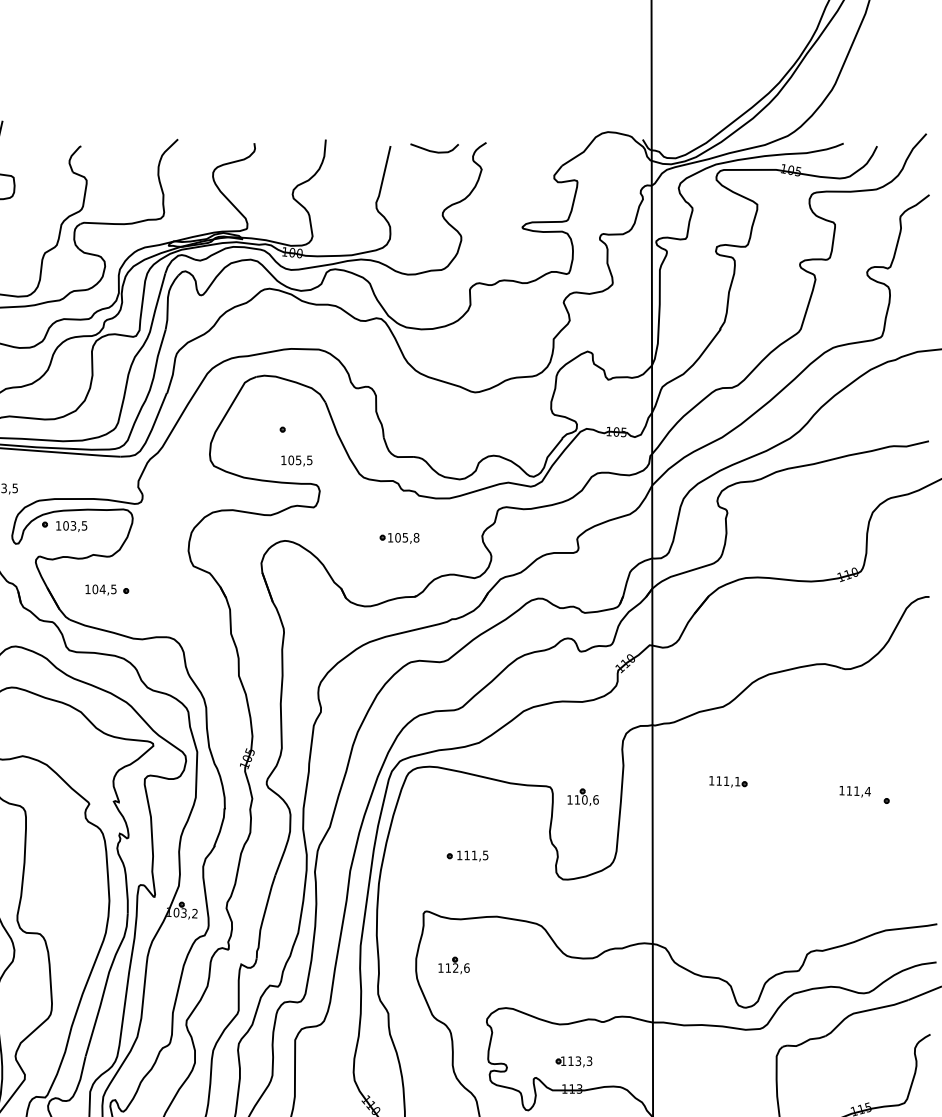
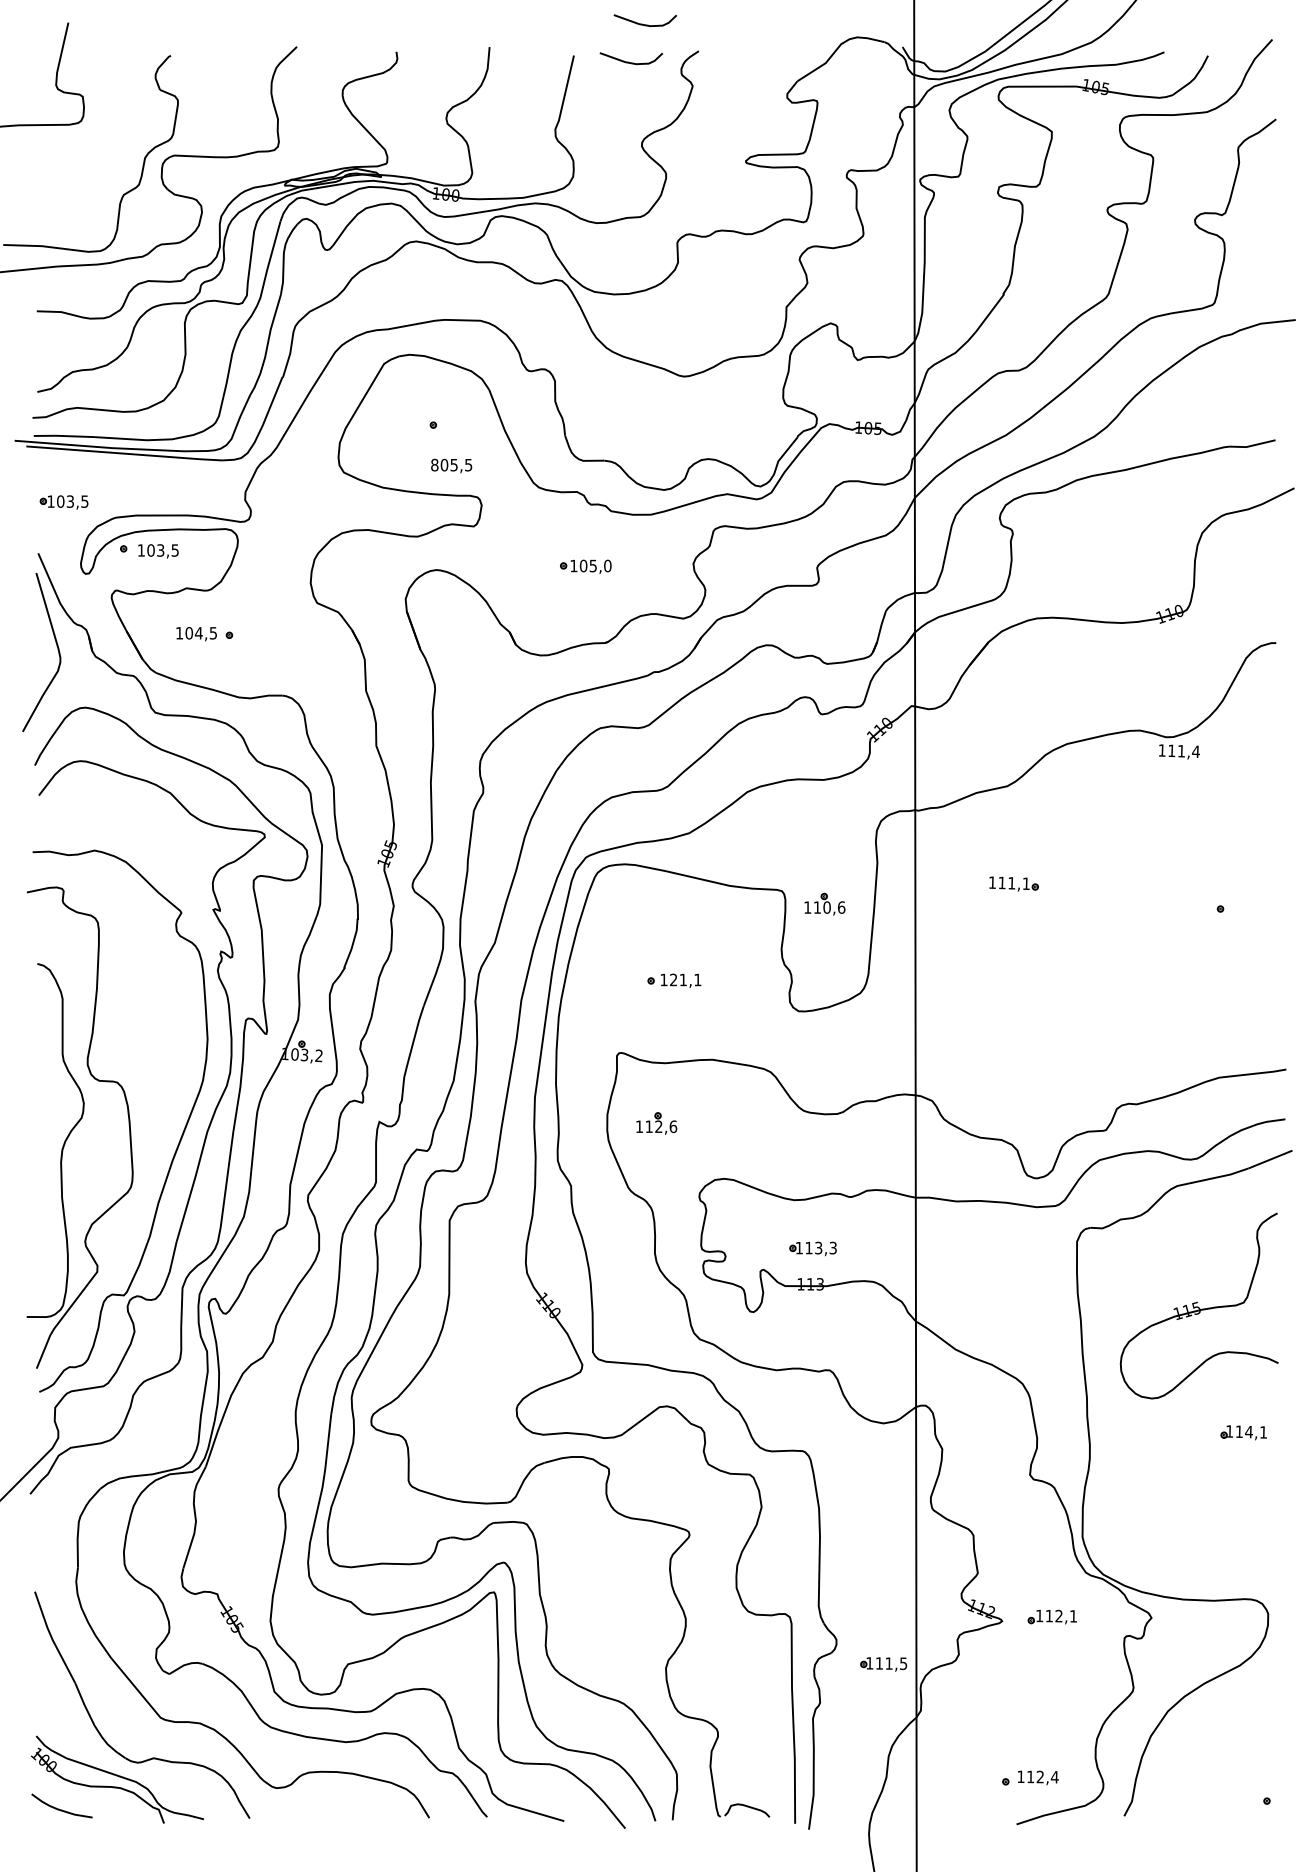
curve: (443, 121) -> (642, 23), added
text: (283, 459) -> (434, 464), 105,5 -> 805,5
text: (416, 538) -> (607, 566), 105,8 -> 105,0
text: (855, 791) -> (1179, 751), moved
text: (476, 855) -> (685, 979), 111,5 -> 121,1

